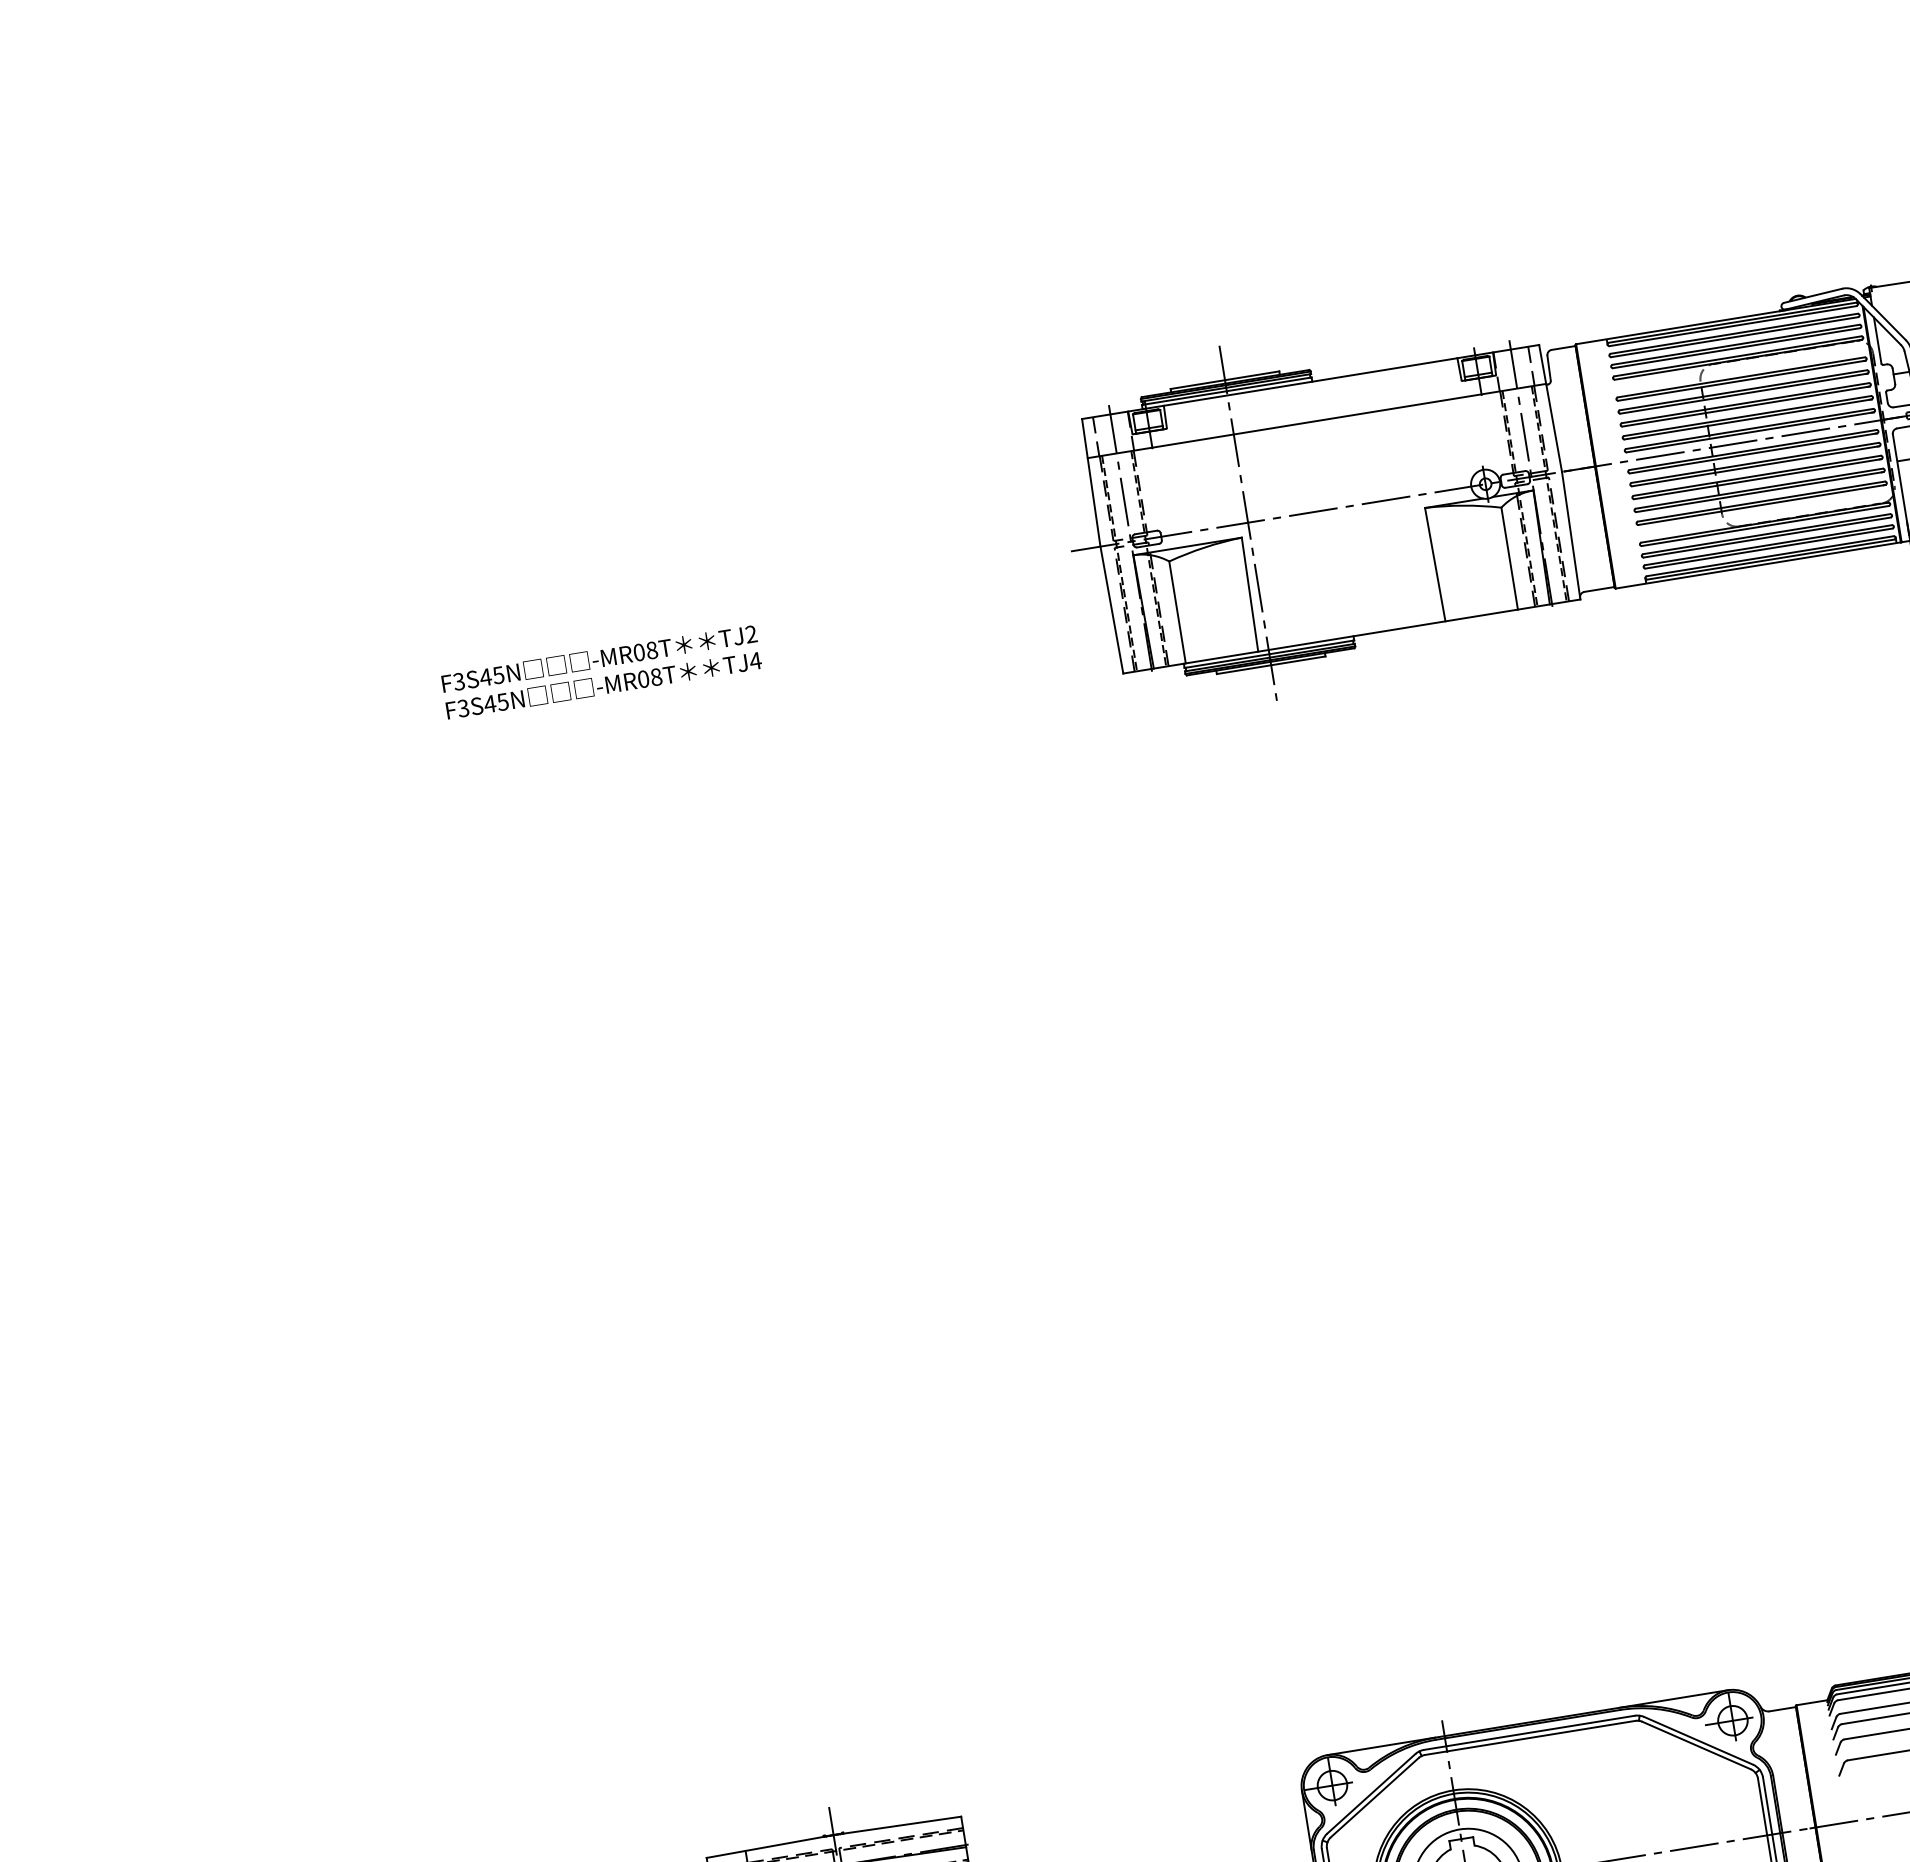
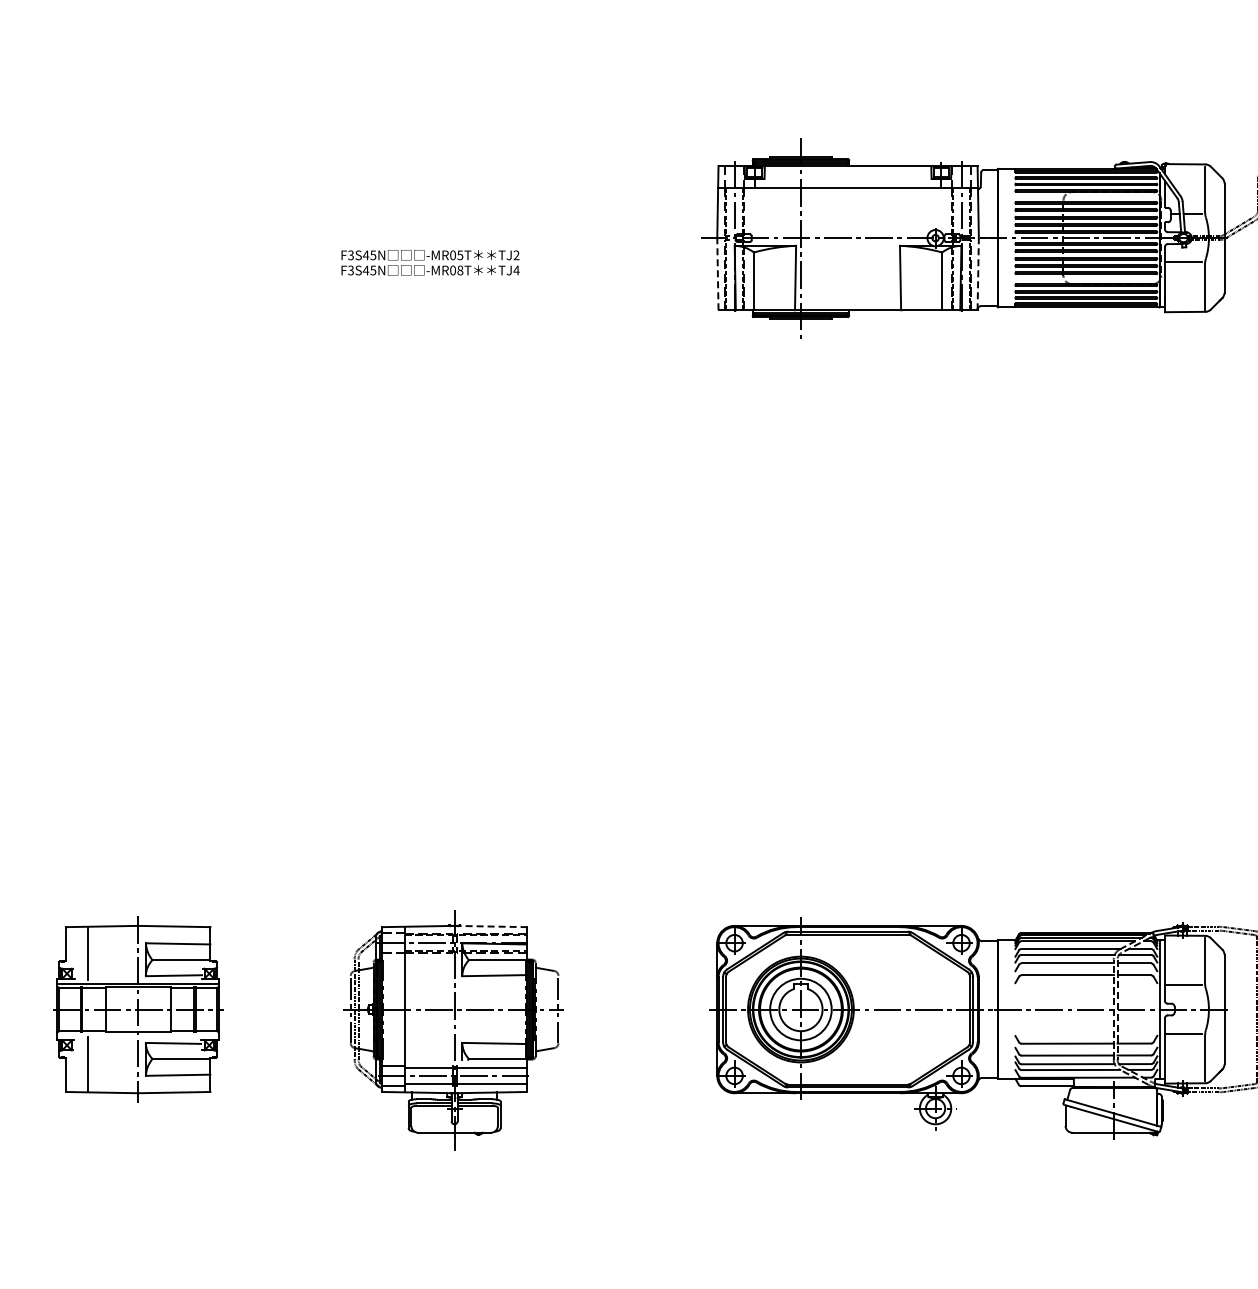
line: (1571, 534) -> (978, 273), solid -> dashed
line: (1110, 608) -> (717, 273), solid -> dashed
text: (652, 650) -> (460, 255), -MR08T -> -MR05T
line: (898, 1825) -> (491, 926), solid -> dashed

